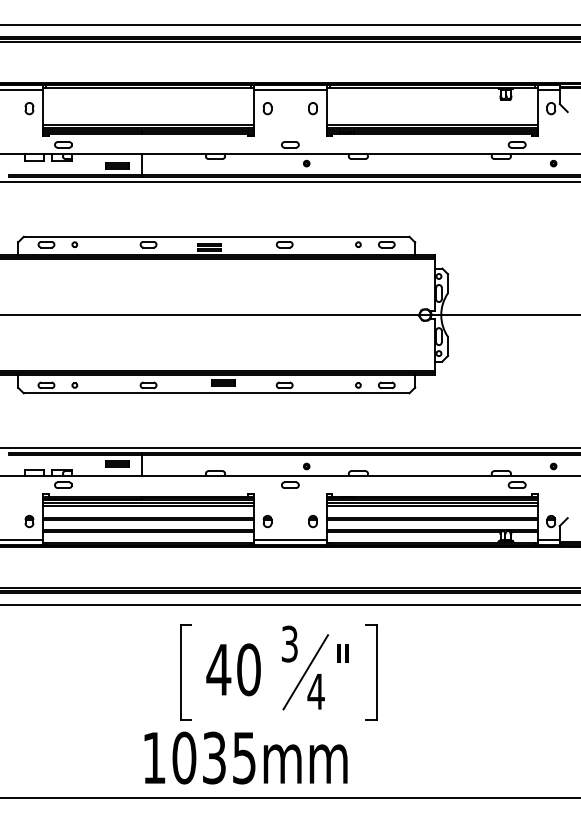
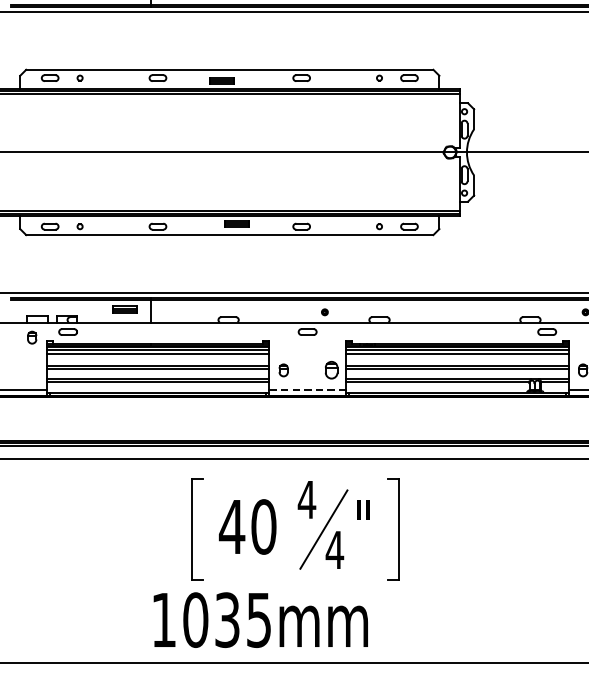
part: (29, 521) -> (32, 337), moved
part: (312, 521) -> (331, 370), size x1.4
line: (290, 539) -> (307, 389), solid -> dashed
text: (289, 643) -> (306, 499), 3 -> 4

